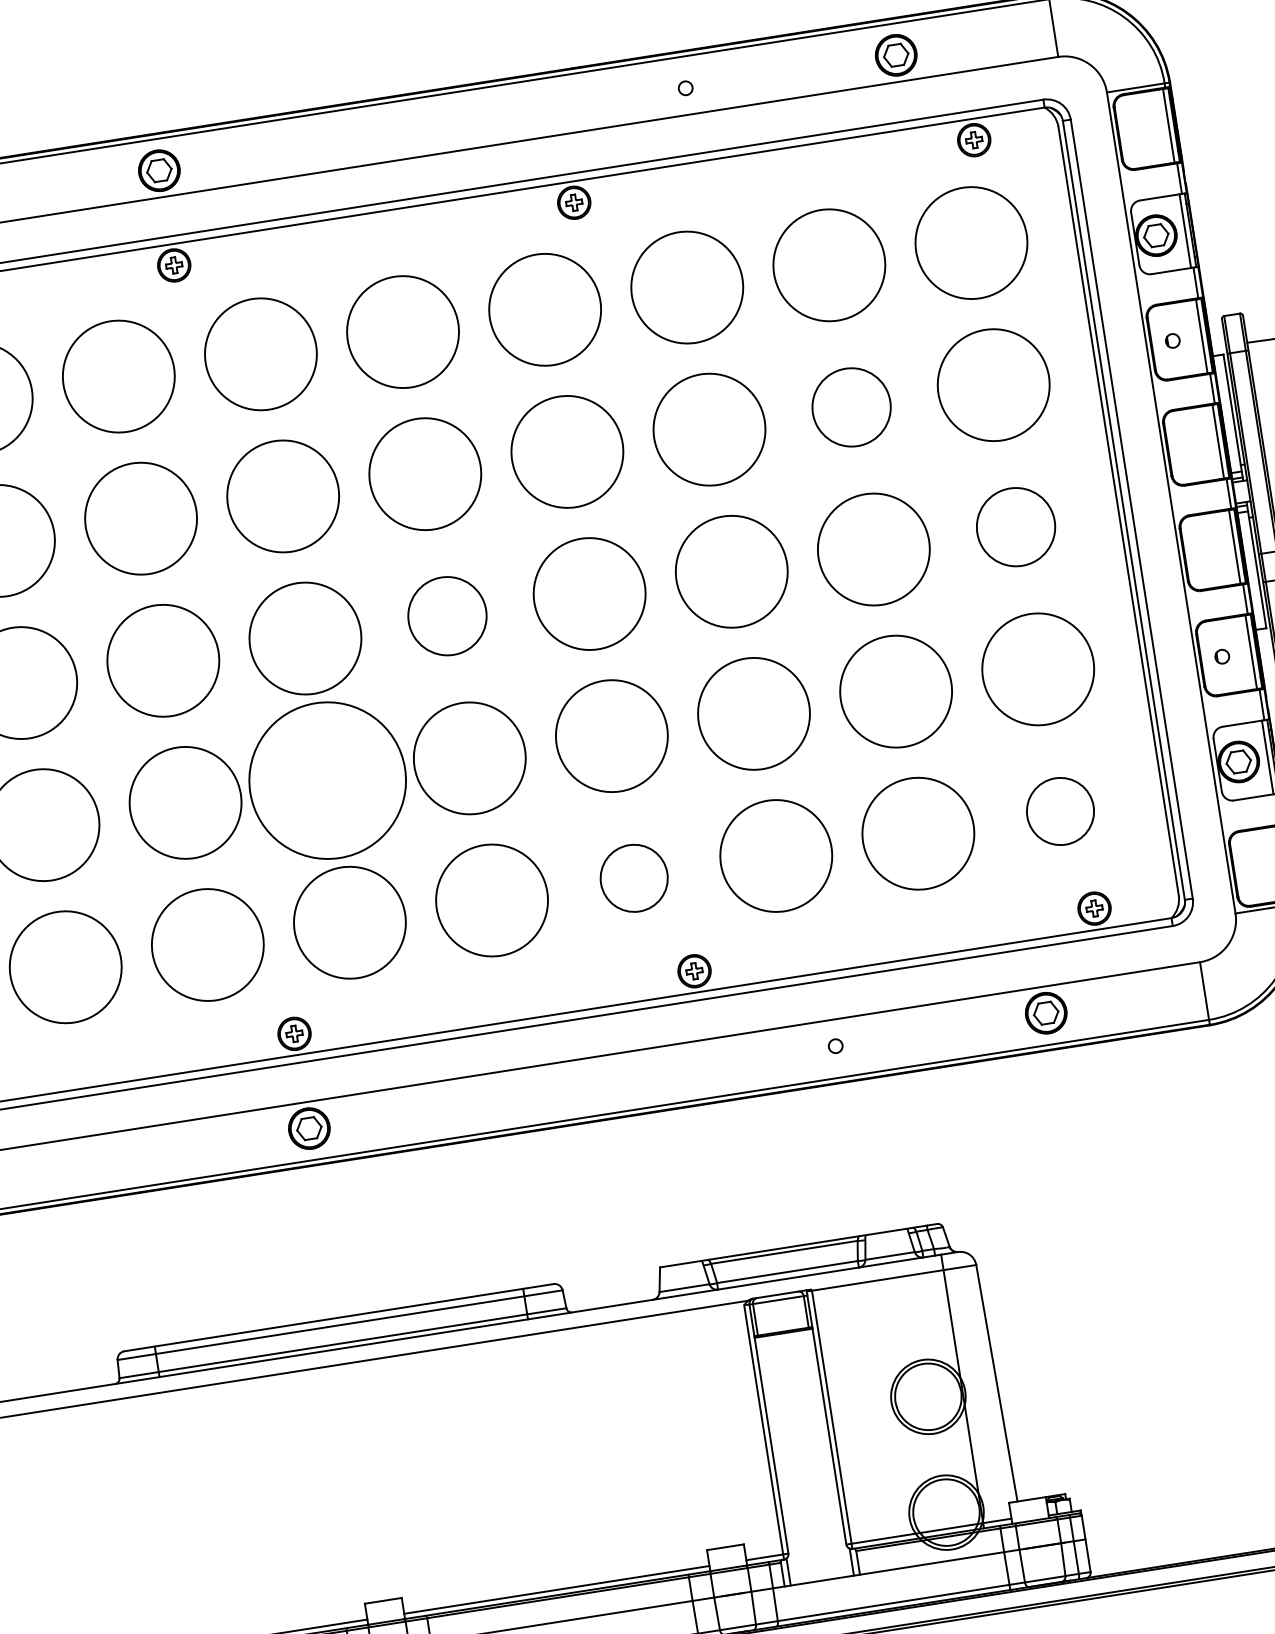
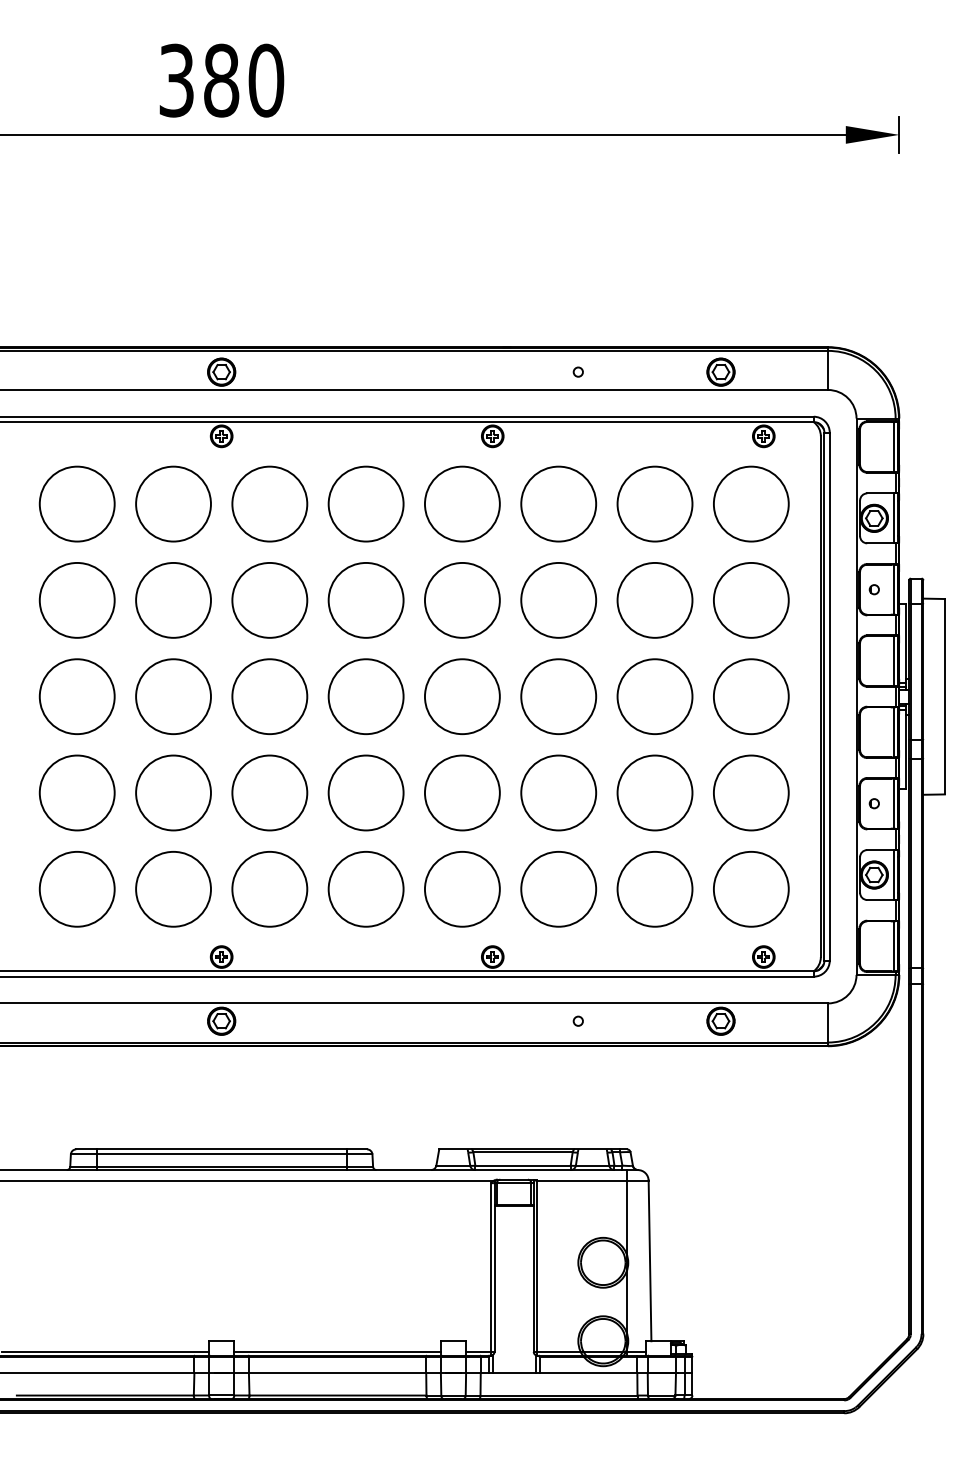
circle: (850, 406) -> (654, 599), size x1.43
circle: (1016, 526) -> (751, 696), size x1.43
circle: (446, 616) -> (365, 696), size x1.43
circle: (327, 779) -> (269, 792), size x0.71
circle: (1059, 810) -> (750, 888), size x1.67
circle: (634, 878) -> (462, 889), size x1.67

